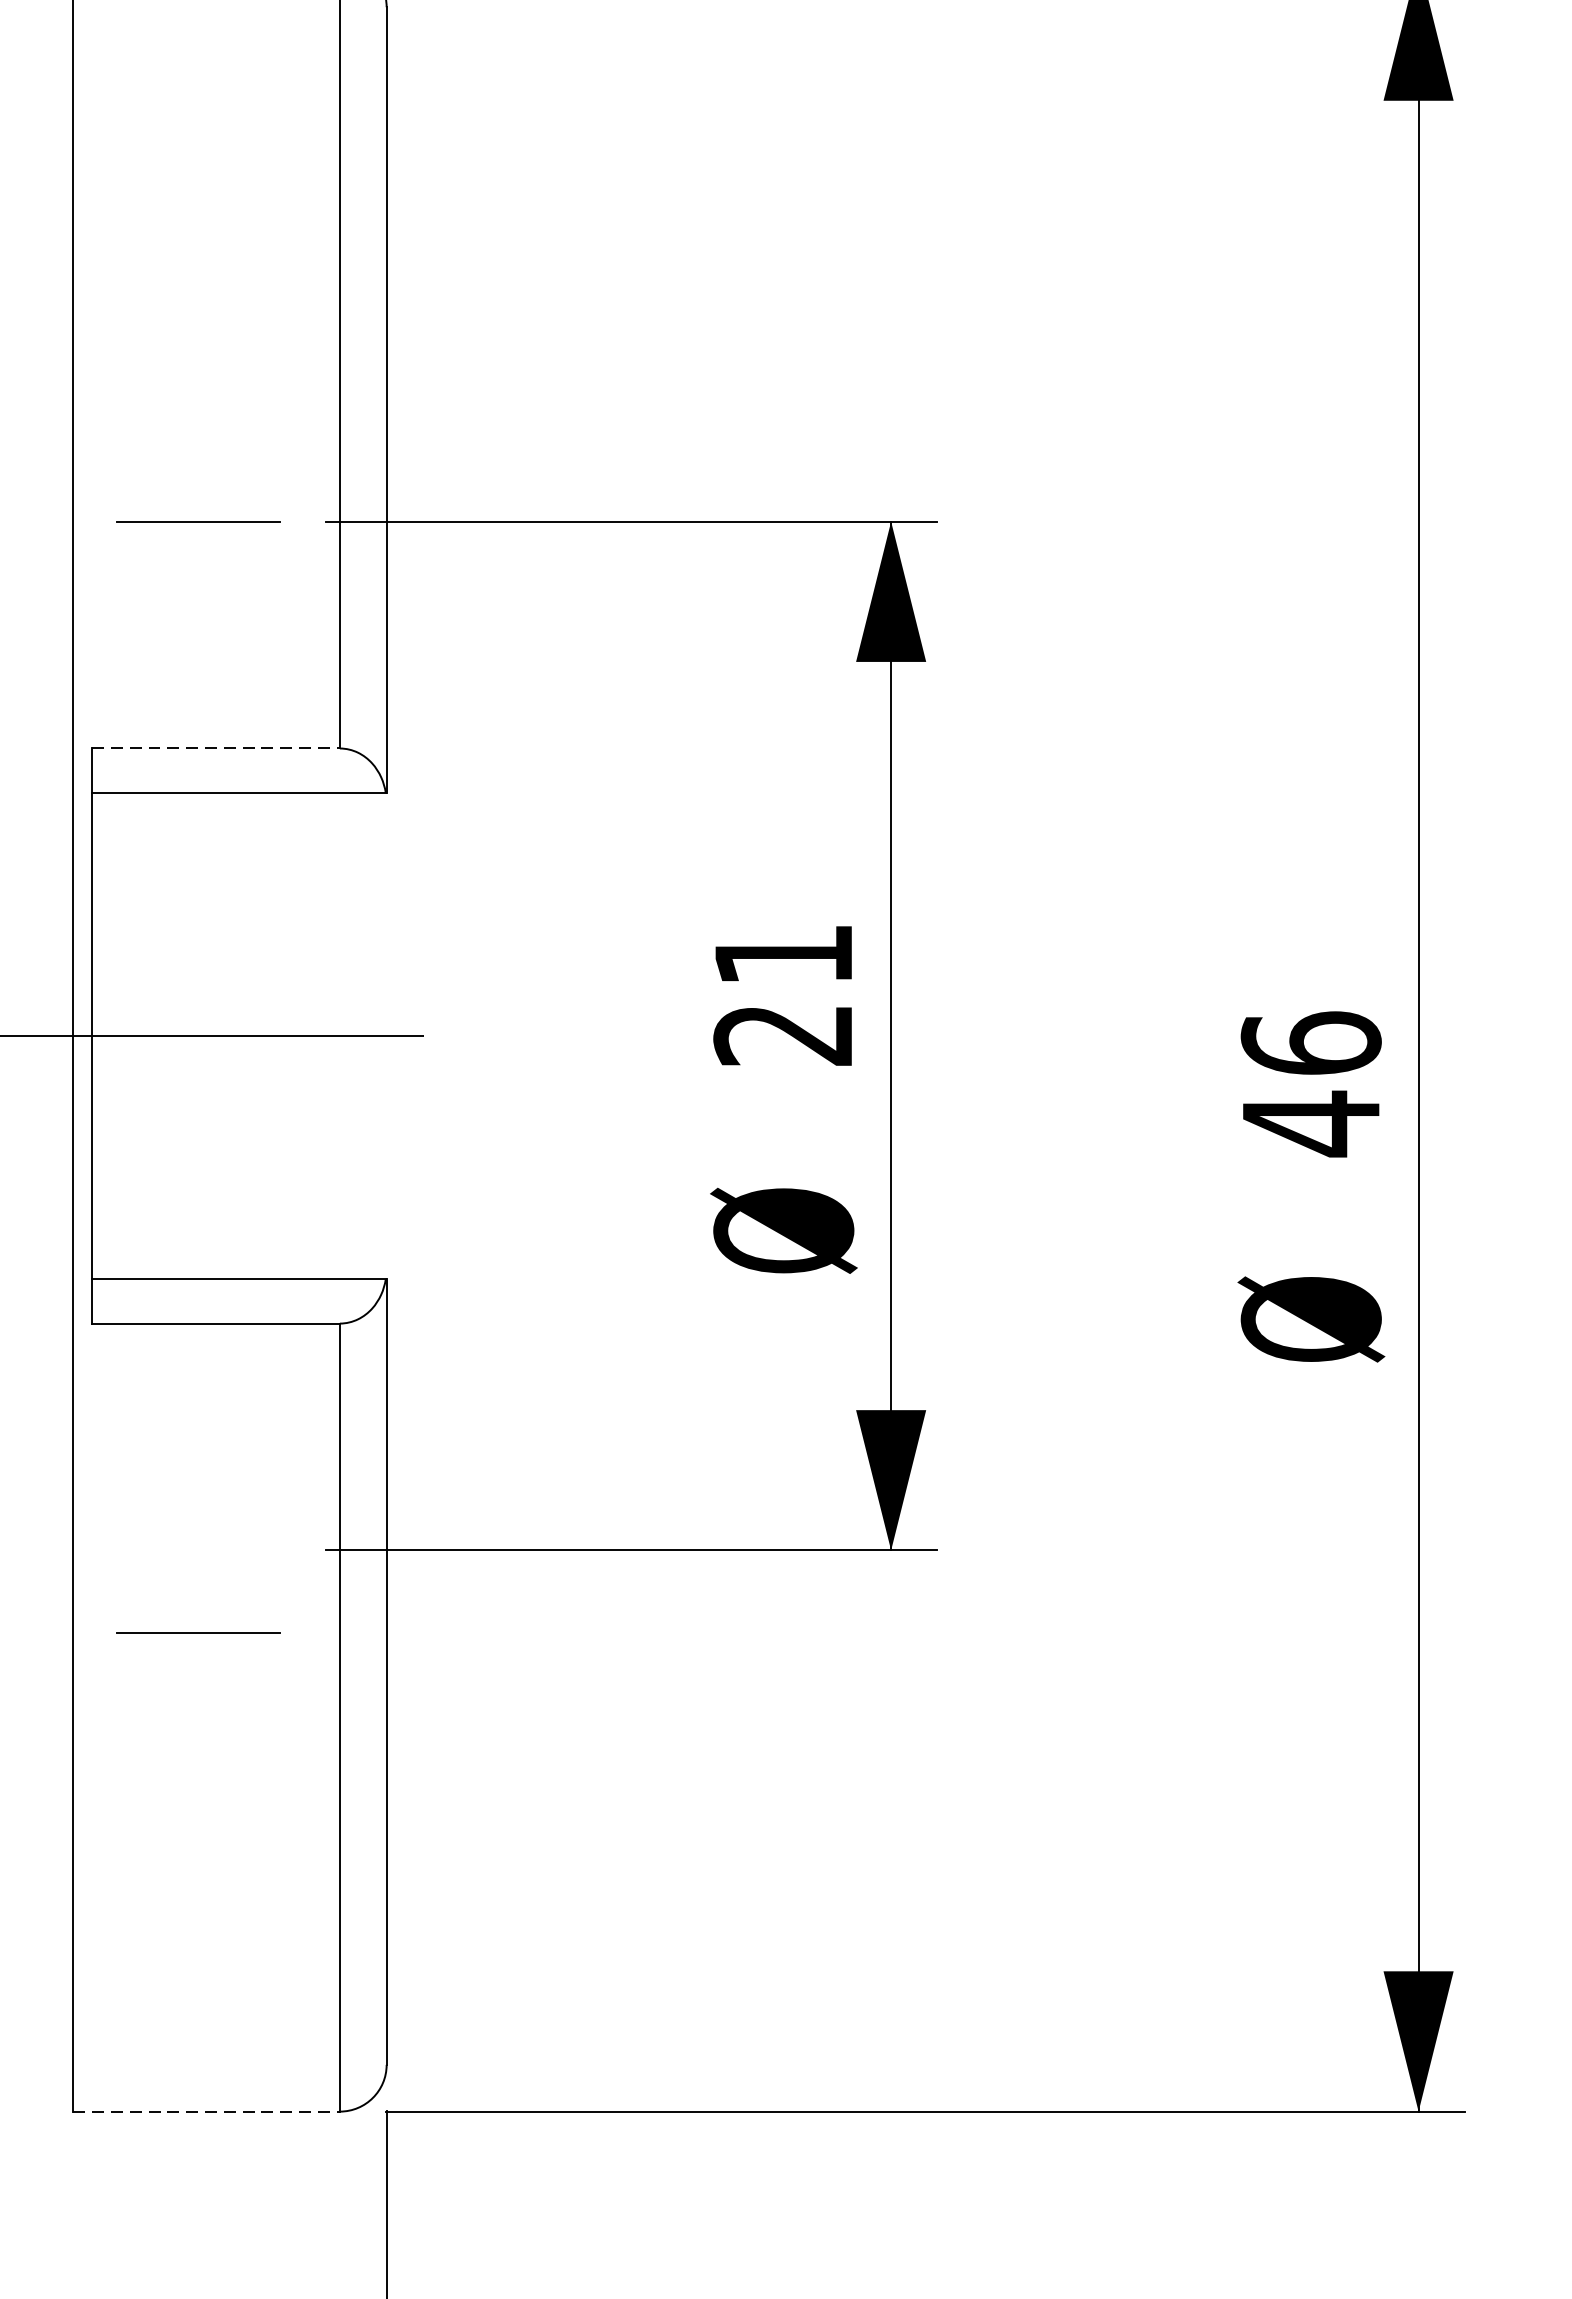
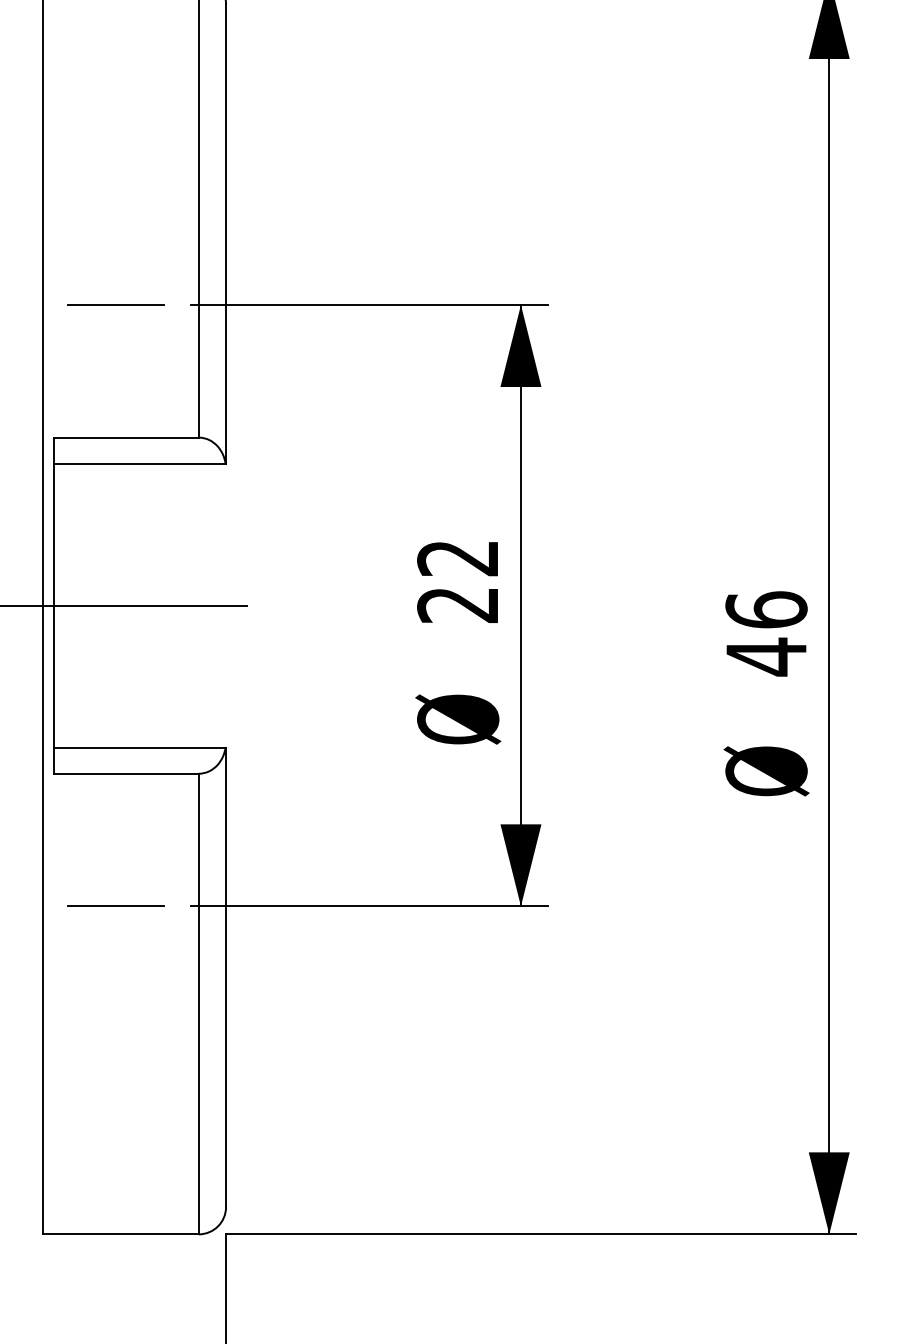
line: (216, 748) -> (126, 437), dashed -> solid
text: (782, 955) -> (457, 558), 21 -> 22
line: (197, 1631) -> (115, 905), moved
line: (206, 2111) -> (120, 1234), dashed -> solid

